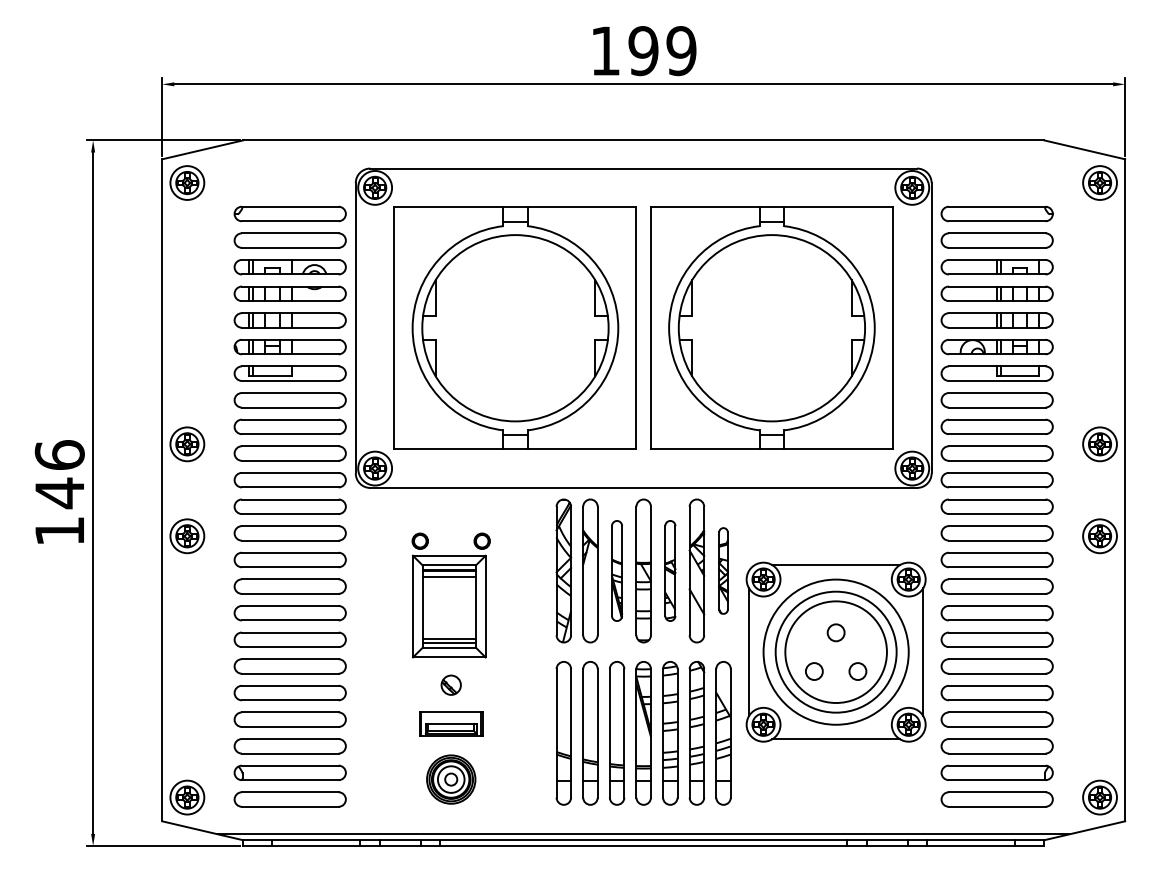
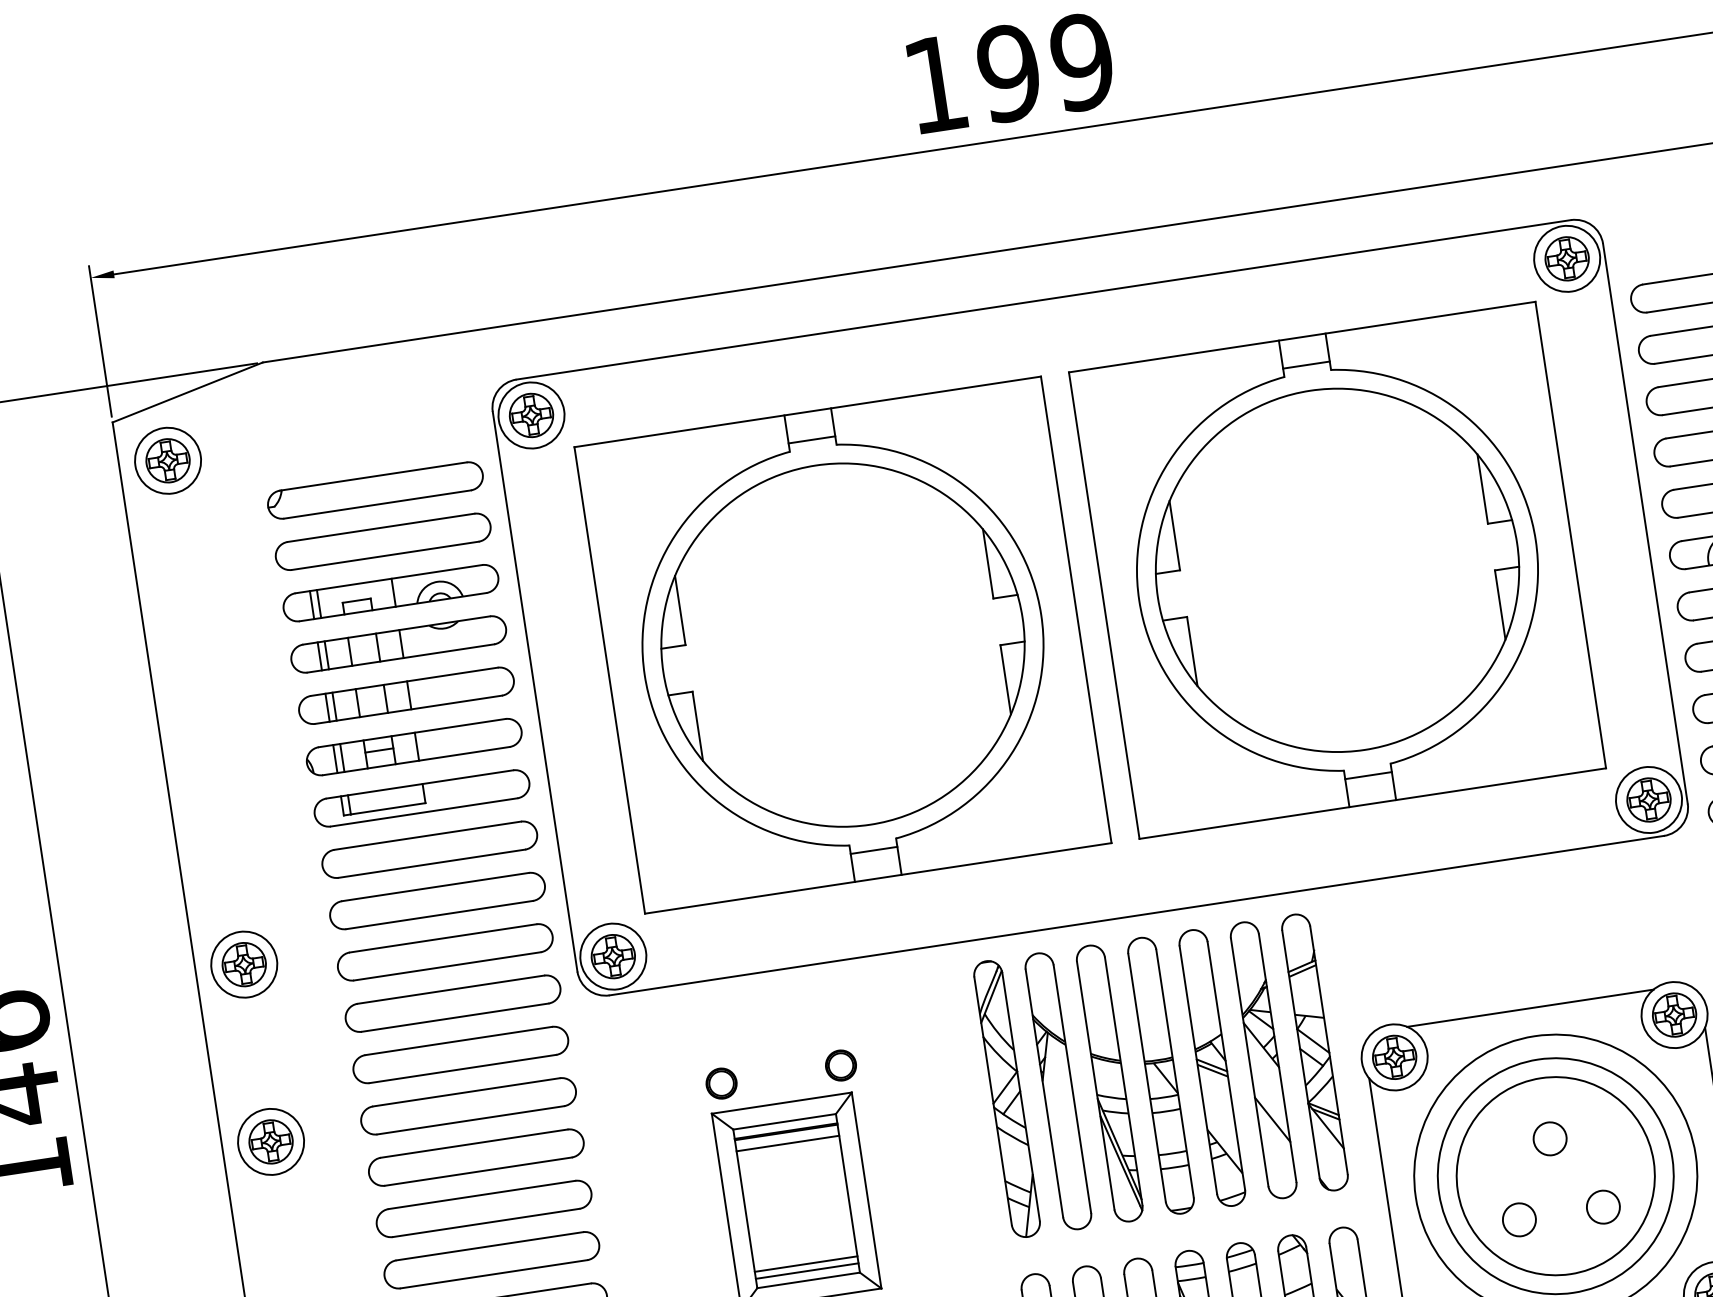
part: (616, 570) -> (1108, 1082), size x1.43
part: (670, 570) -> (1212, 1067), size x1.43
part: (723, 570) -> (1314, 1051), size x1.67

